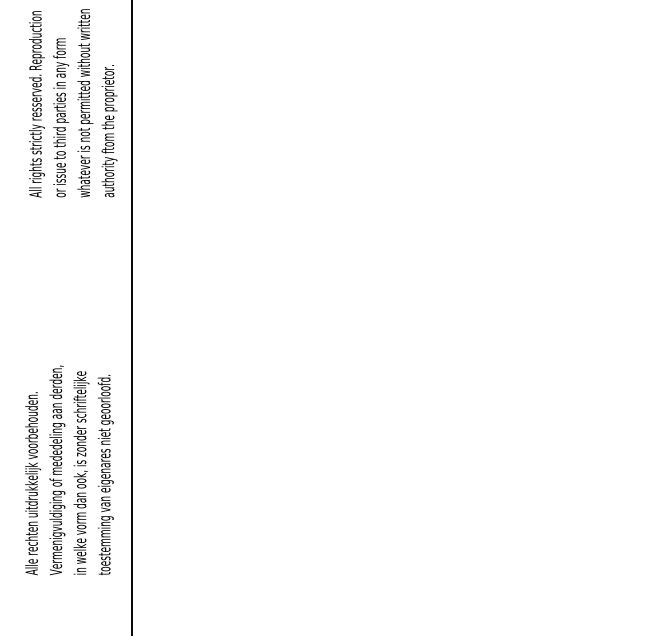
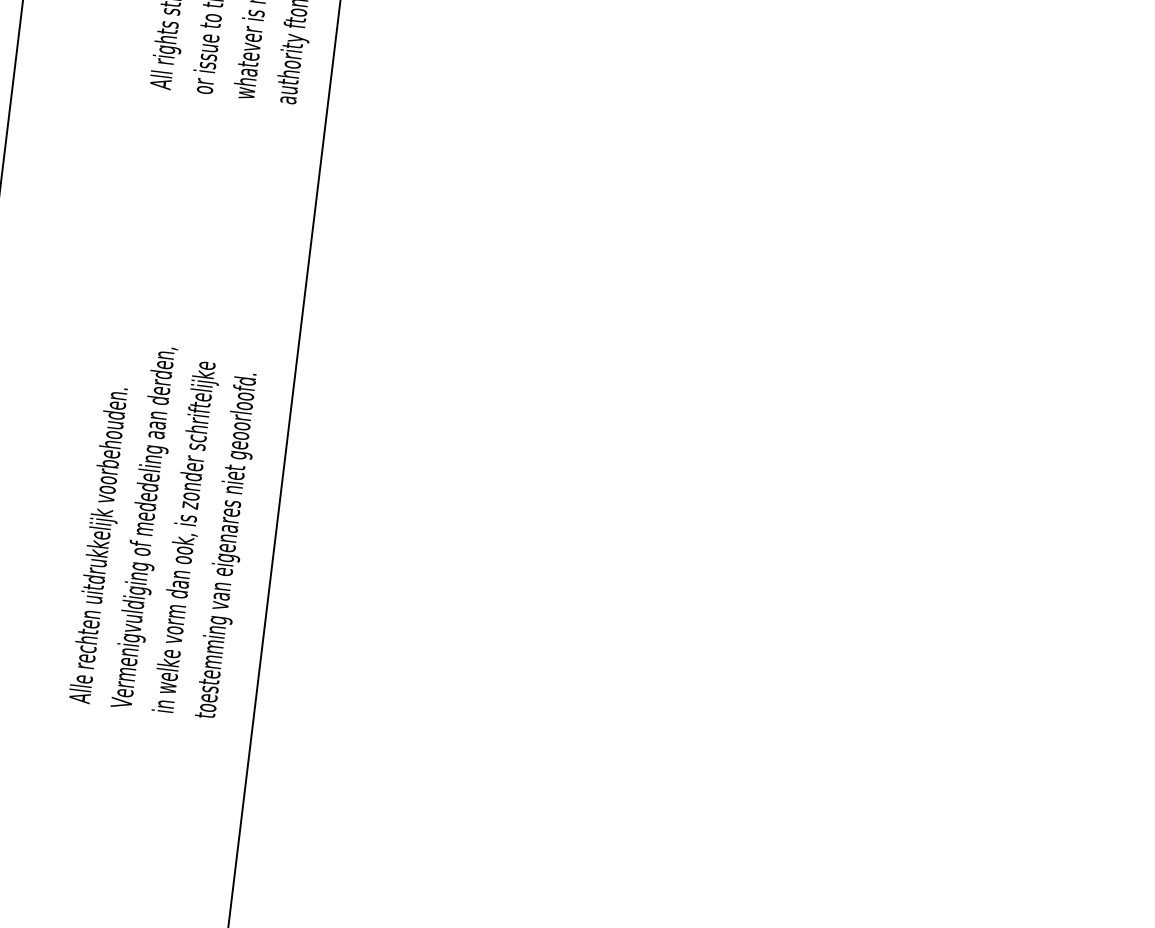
text: (69, 470) -> (166, 530), moved

